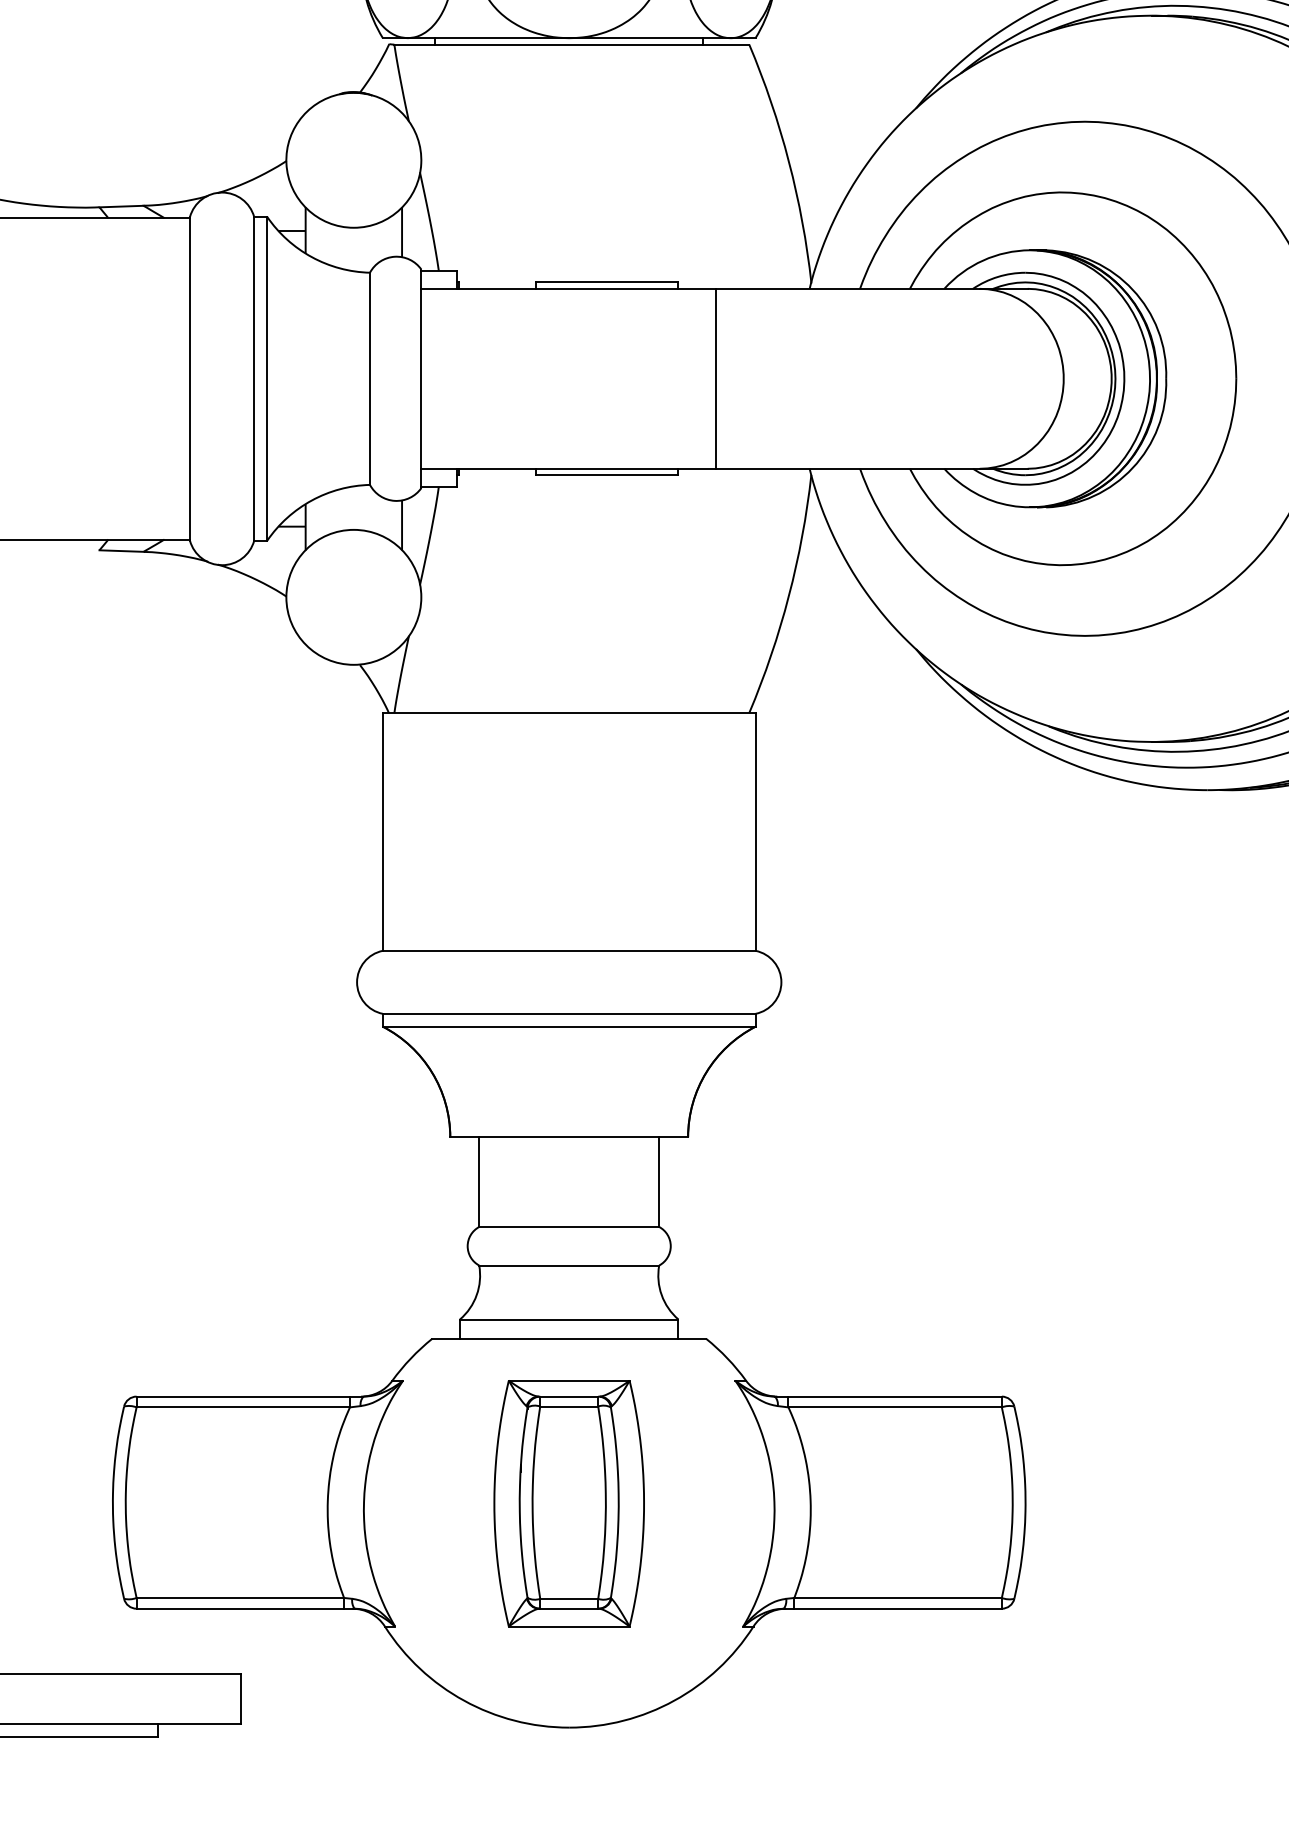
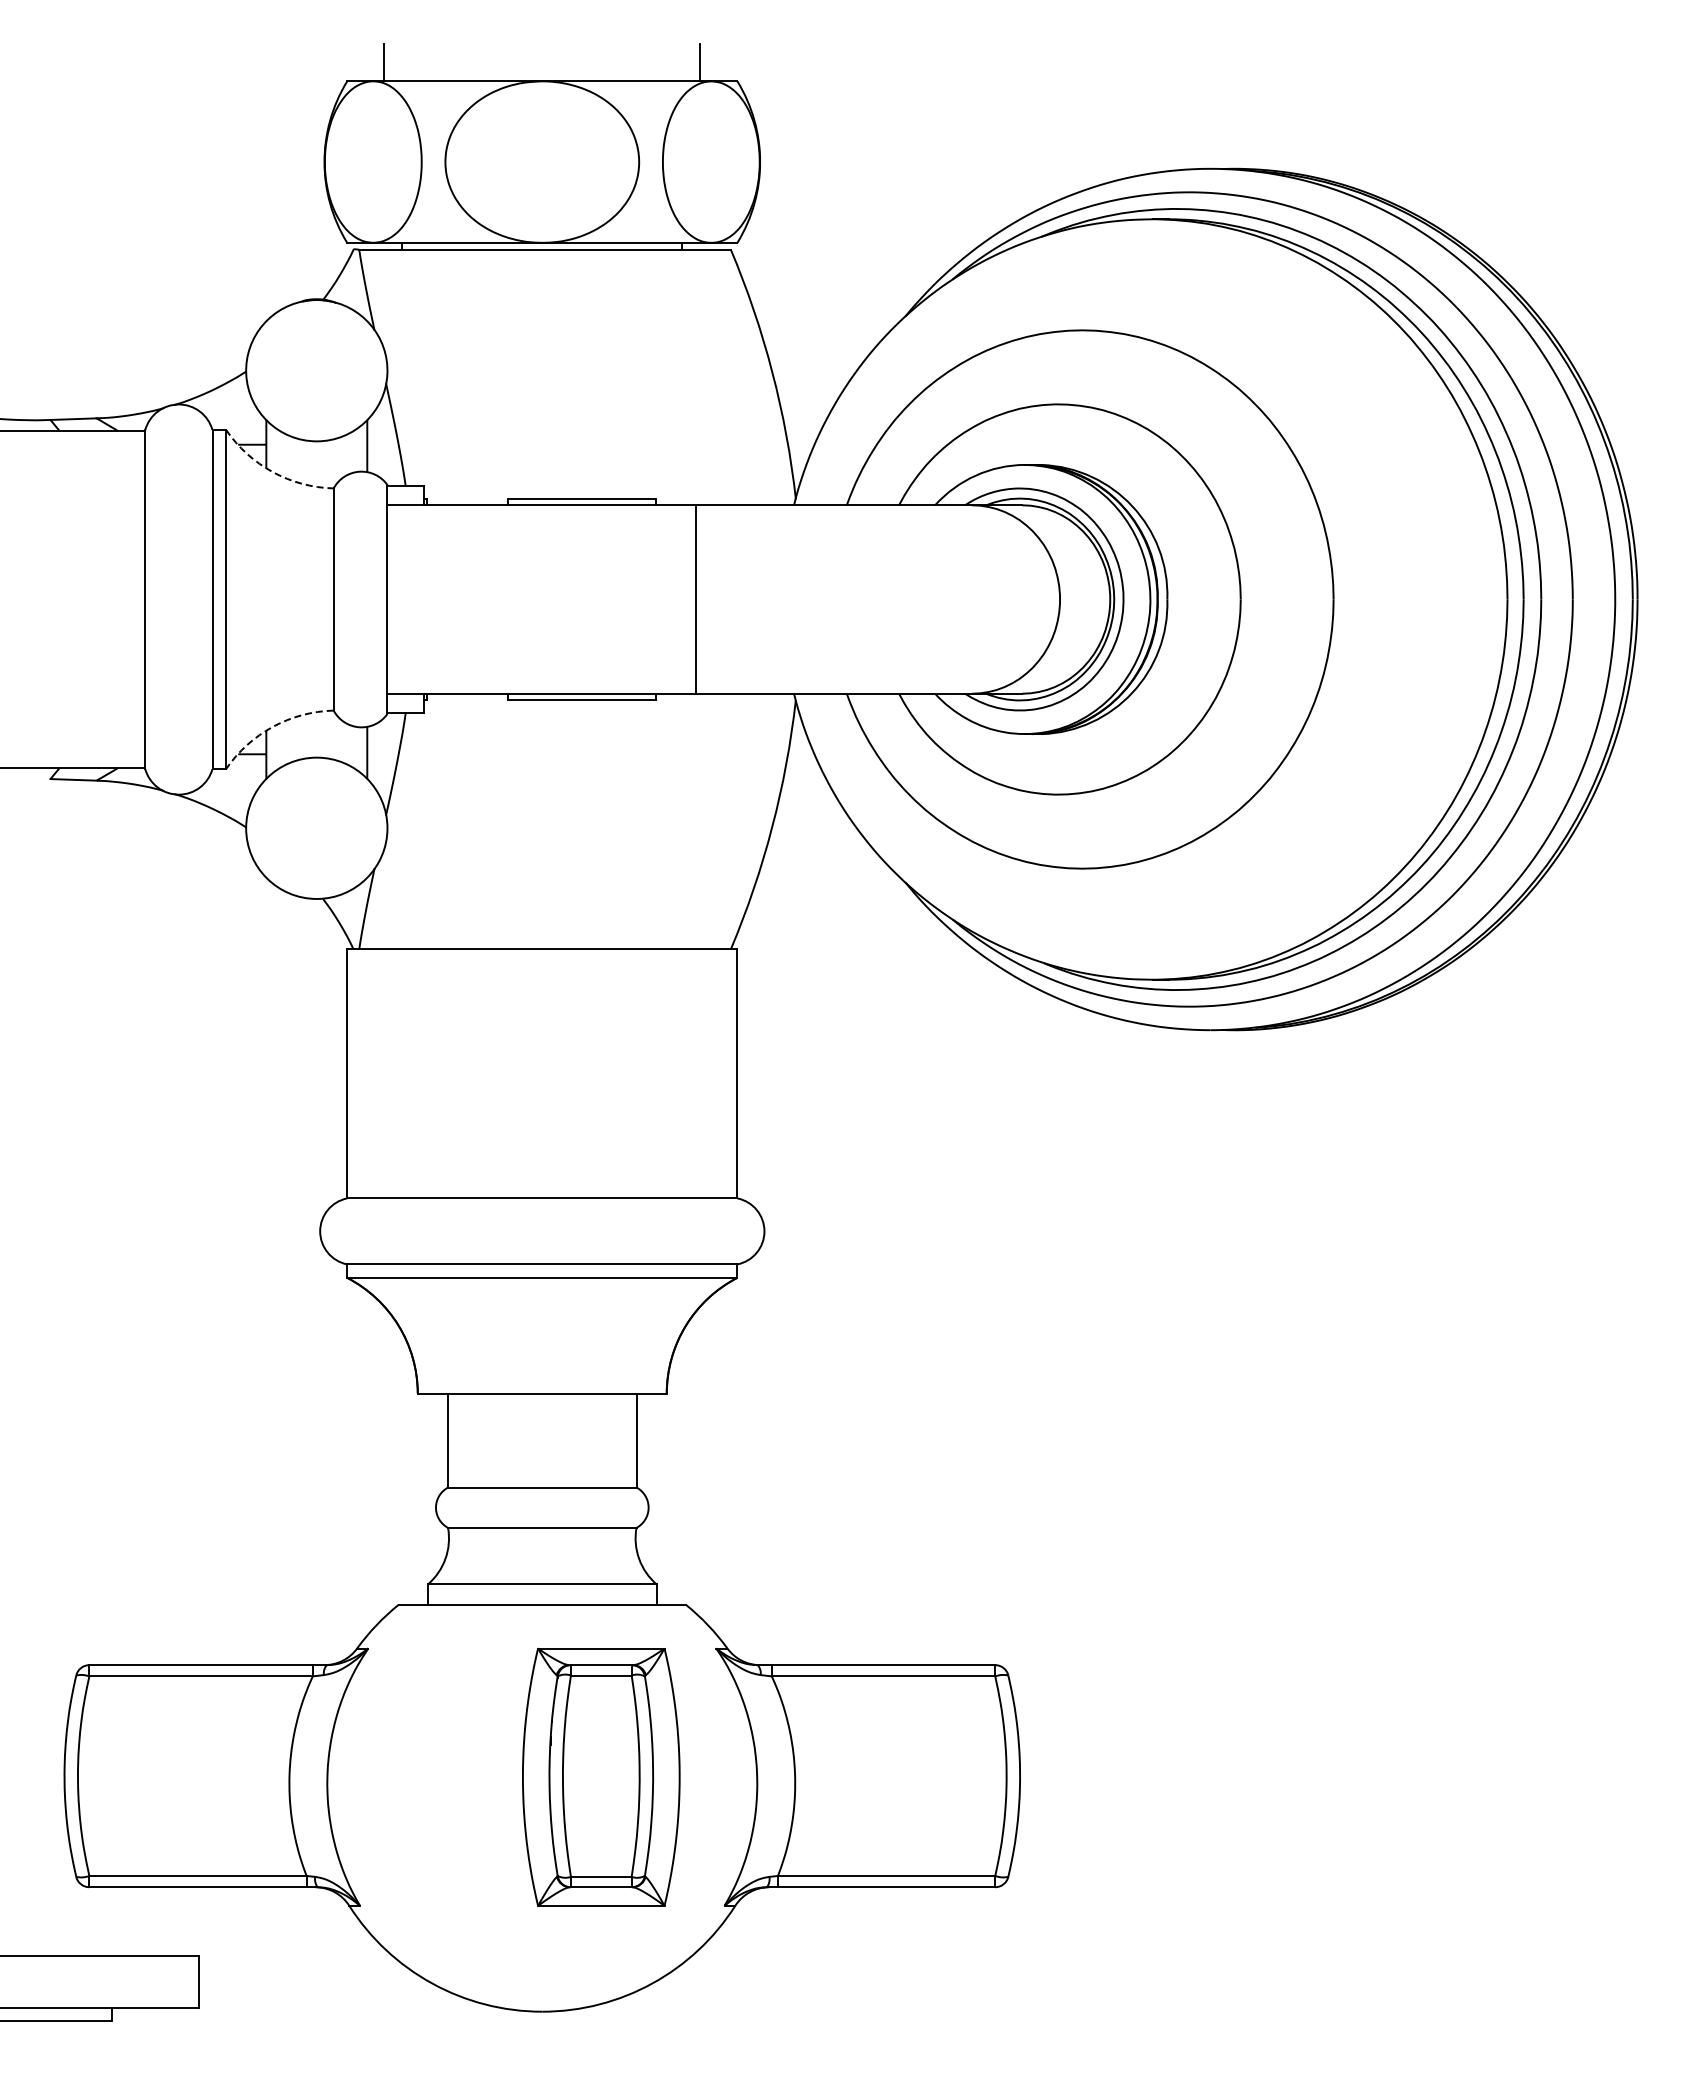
arc: (311, 257) -> (272, 472), solid -> dashed
arc: (311, 500) -> (272, 726), solid -> dashed
part: (569, 1502) -> (601, 1776), moved

